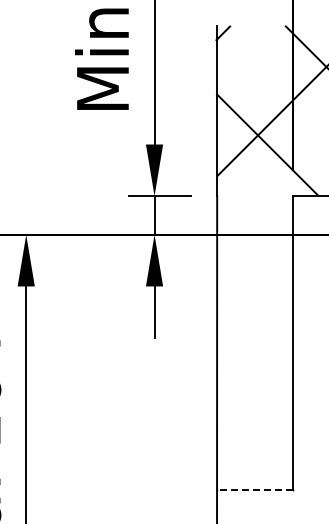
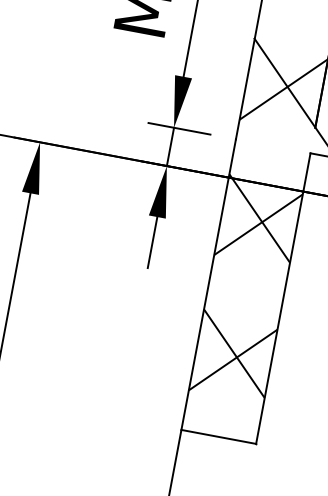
hatch: (254, 340) -> (246, 288), added
line: (254, 490) -> (218, 437), dashed -> solid

